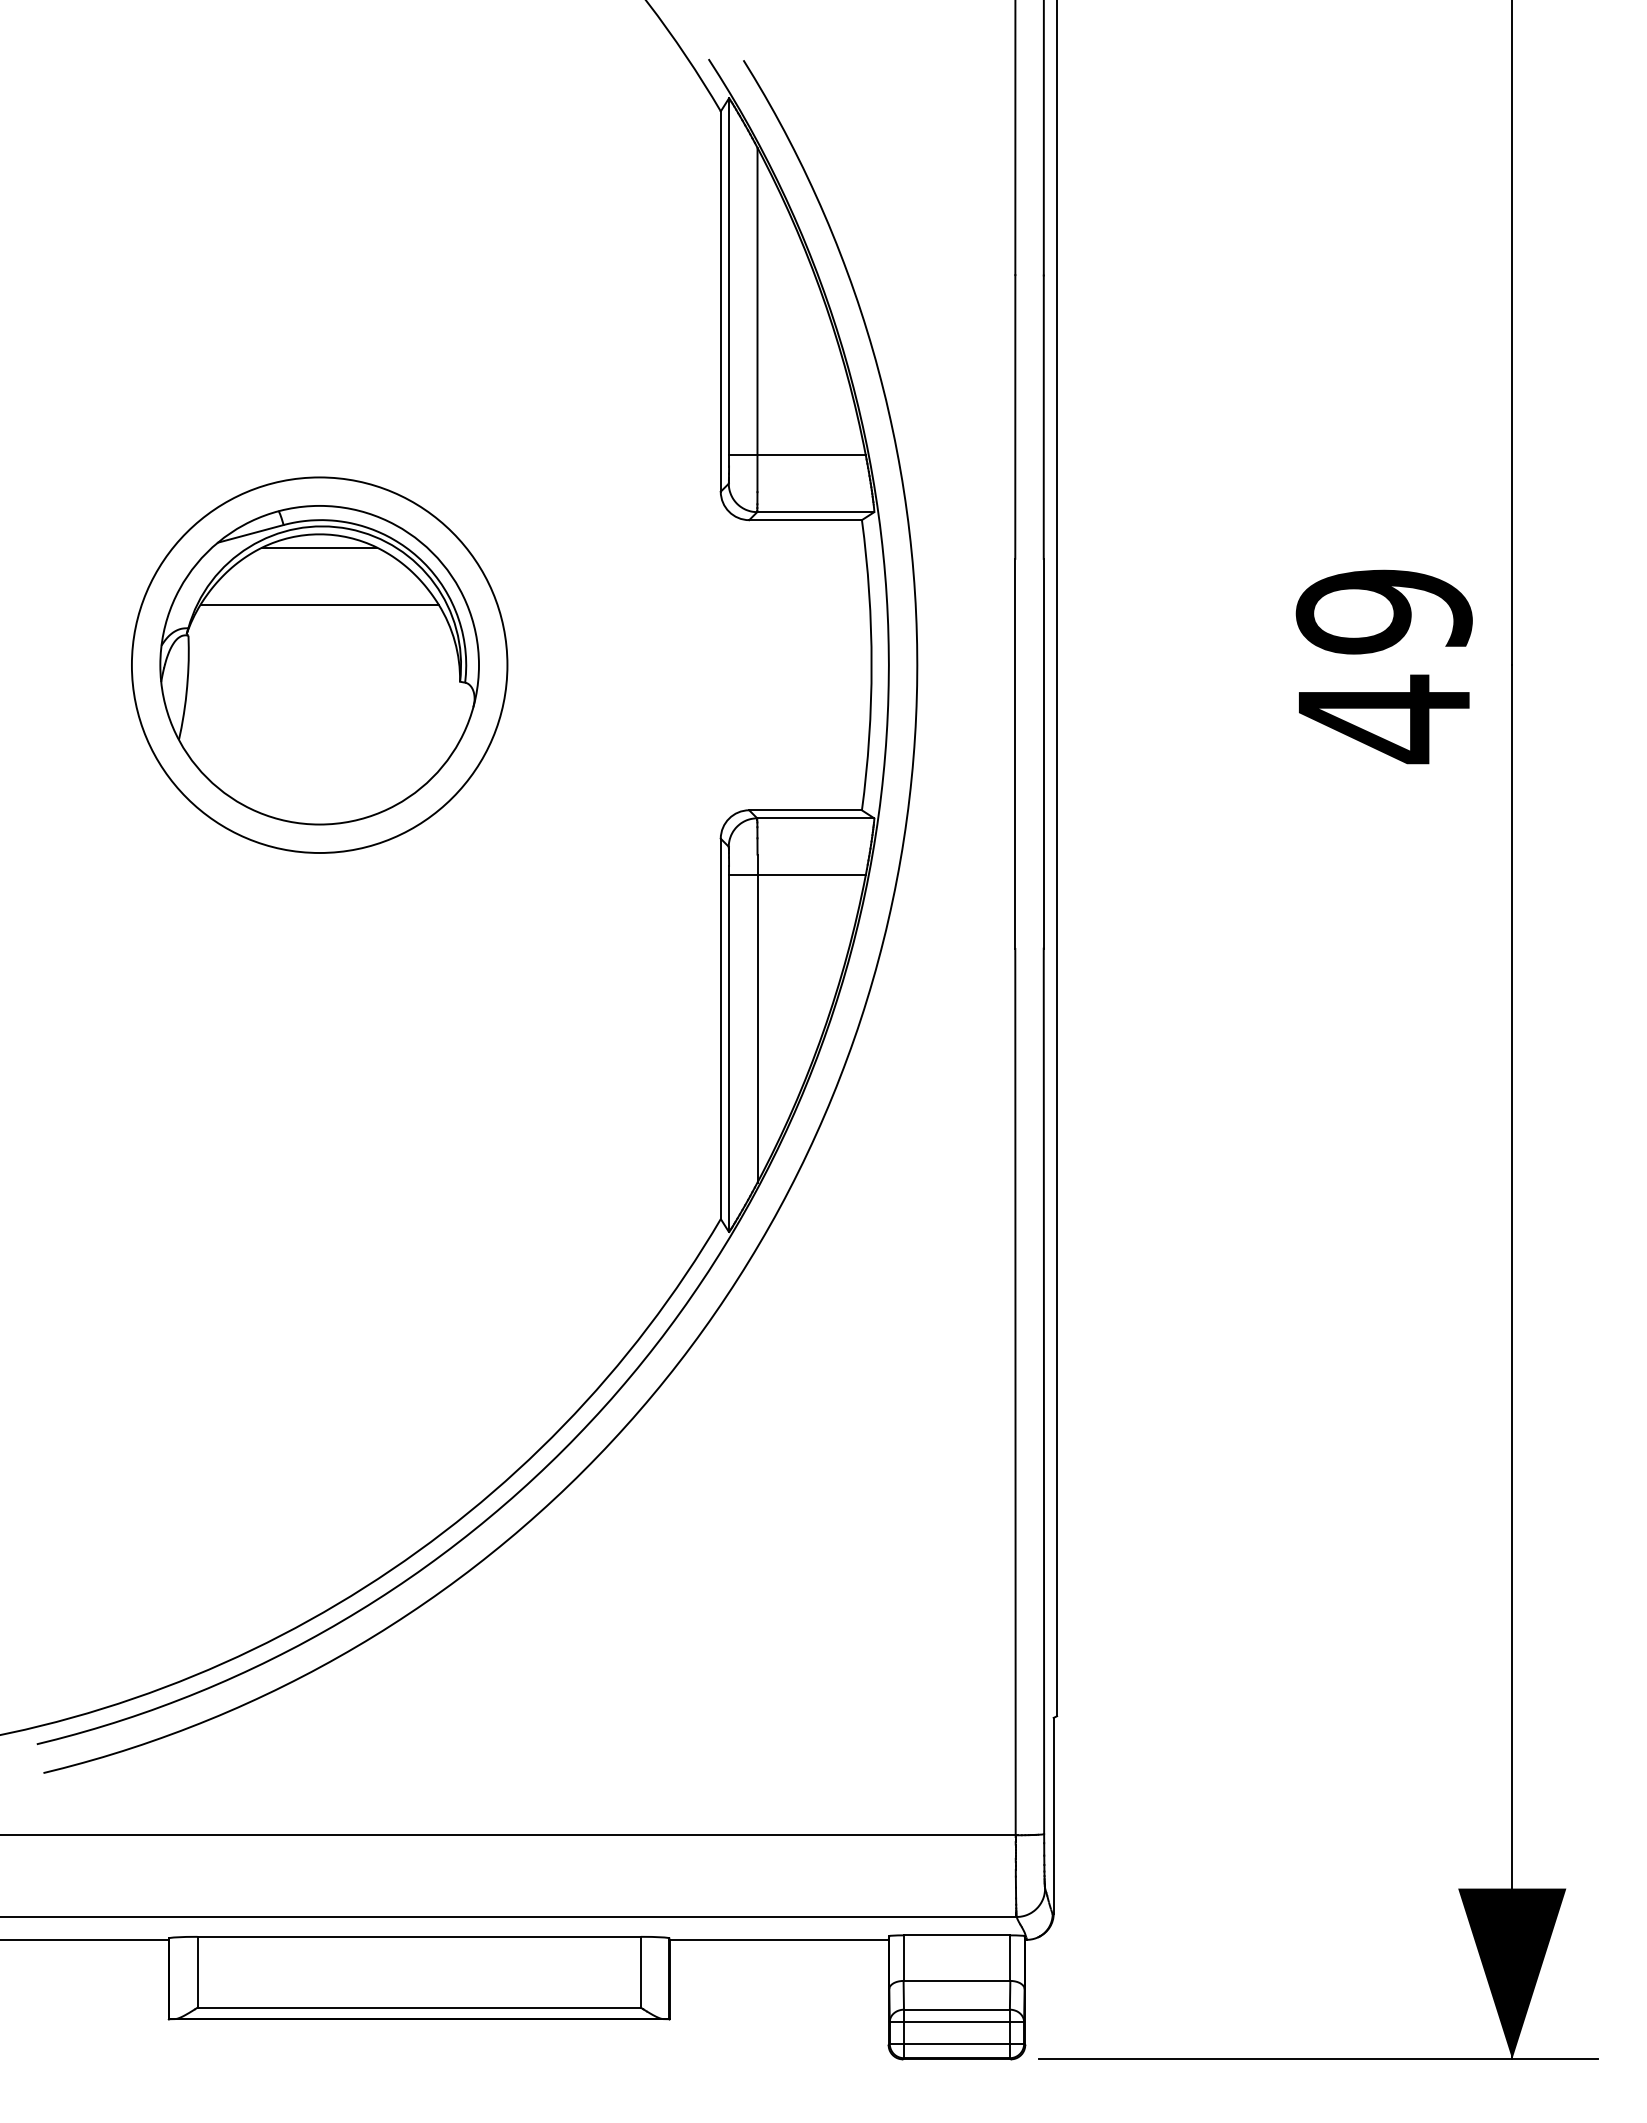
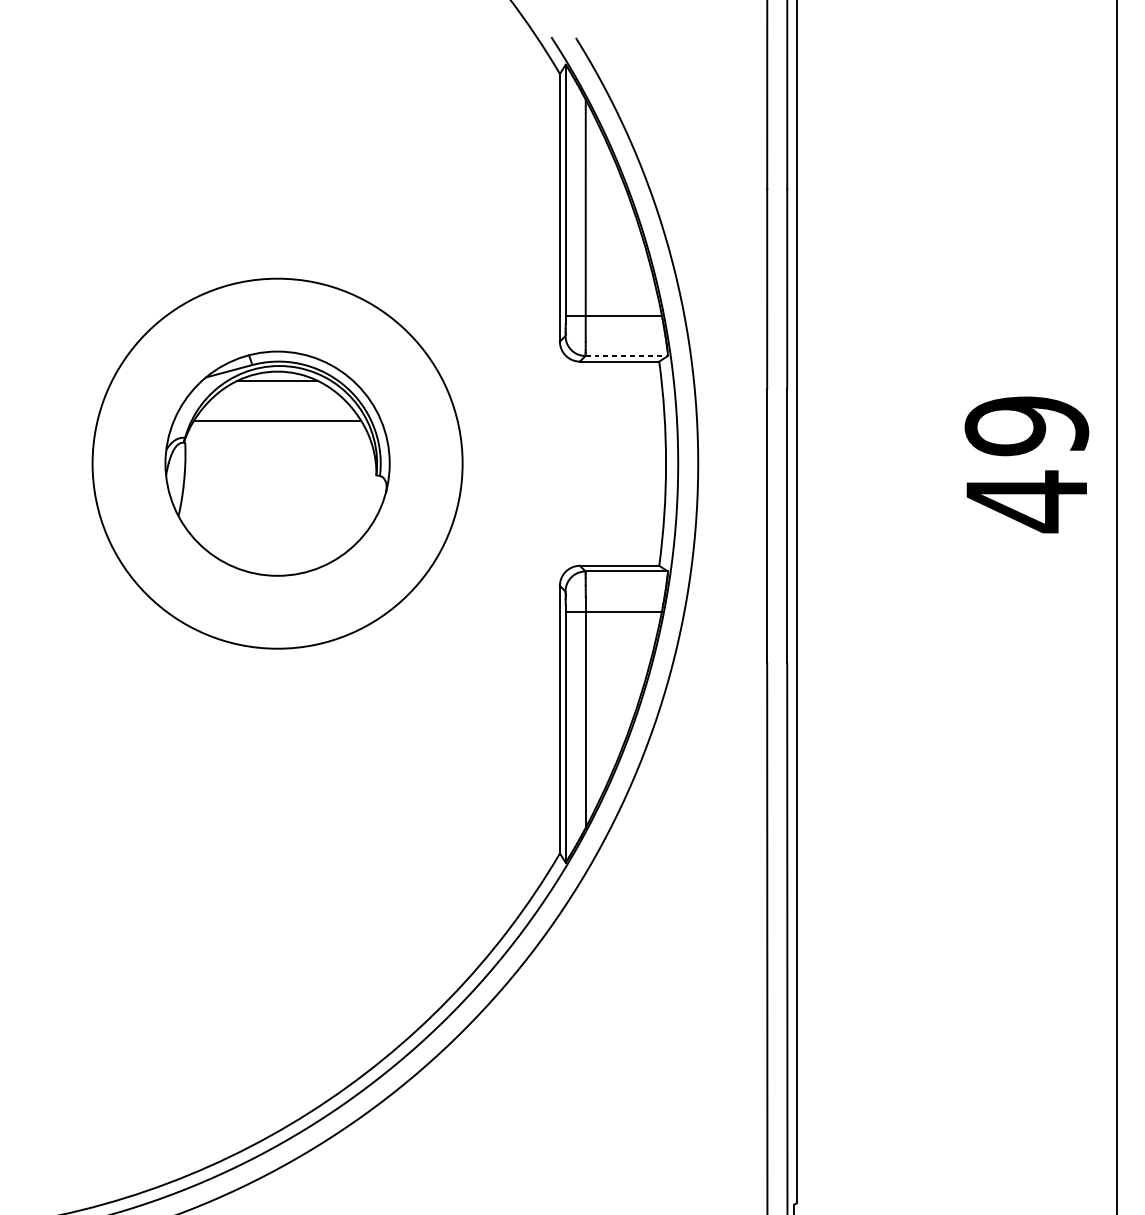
line: (815, 512) -> (626, 356), solid -> dashed
circle: (319, 665) -> (277, 463), size x1.4

